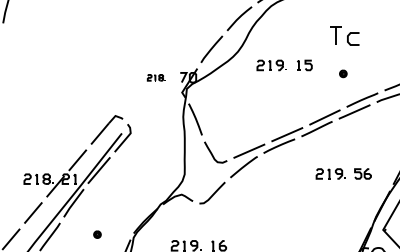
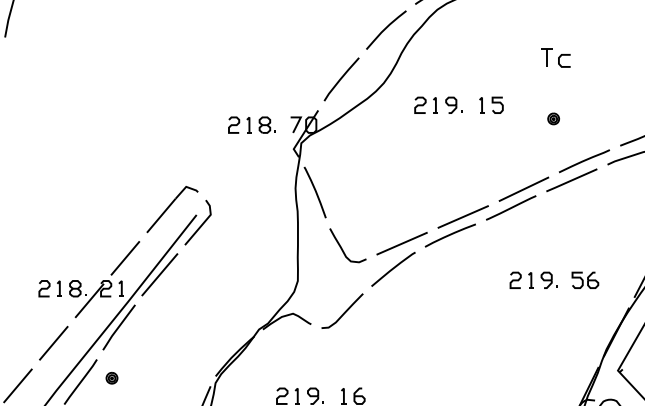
part: (344, 35) -> (555, 57), size x0.62
part: (156, 77) -> (252, 124), size x1.67
part: (97, 234) -> (112, 377), moved

